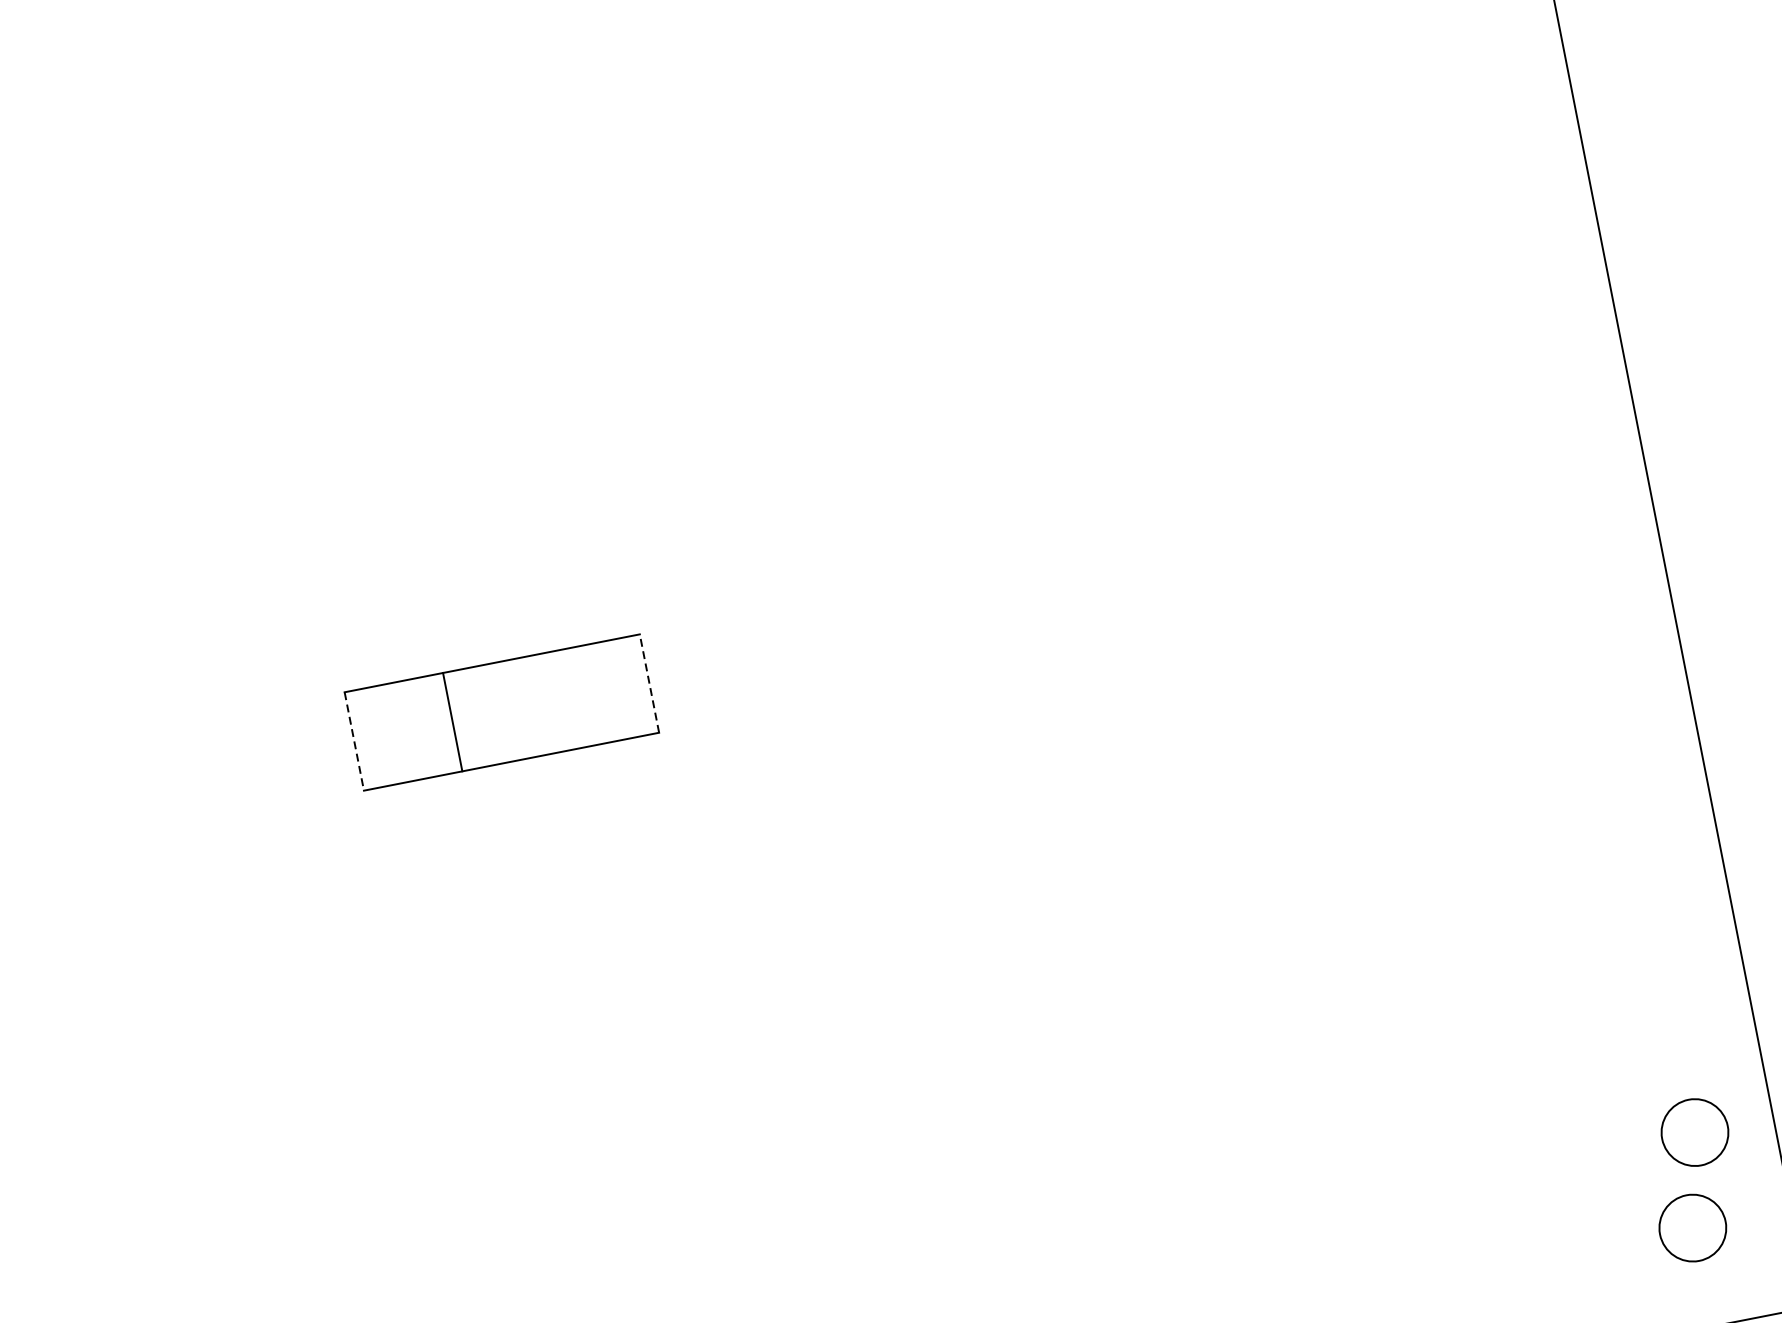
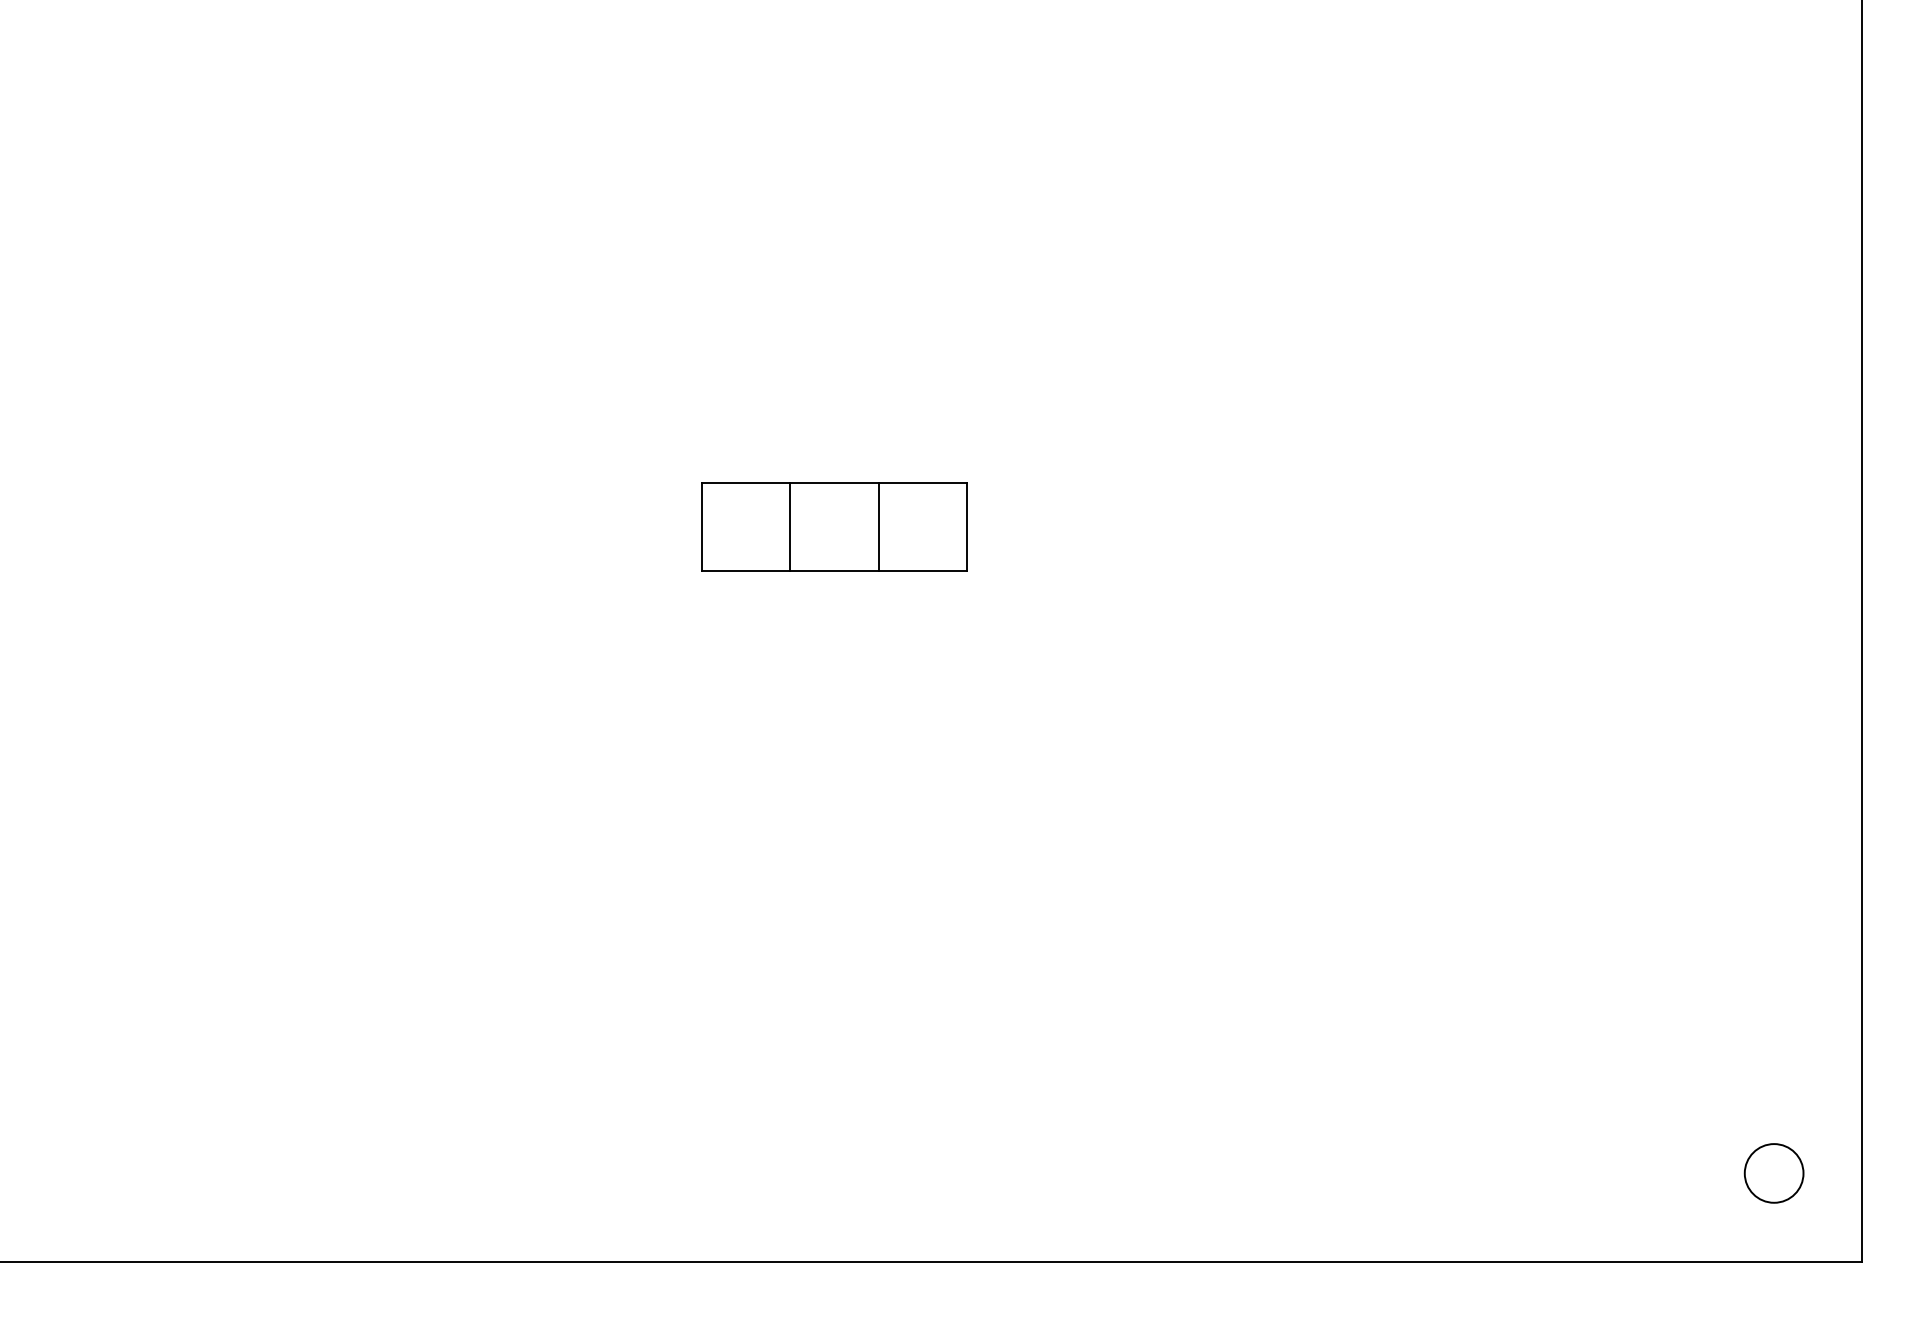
line: (649, 682) -> (966, 526), dashed -> solid
line: (551, 702) -> (878, 527), added
line: (354, 741) -> (702, 527), dashed -> solid
circle: (1694, 1132) -> (1791, 1091), removed

